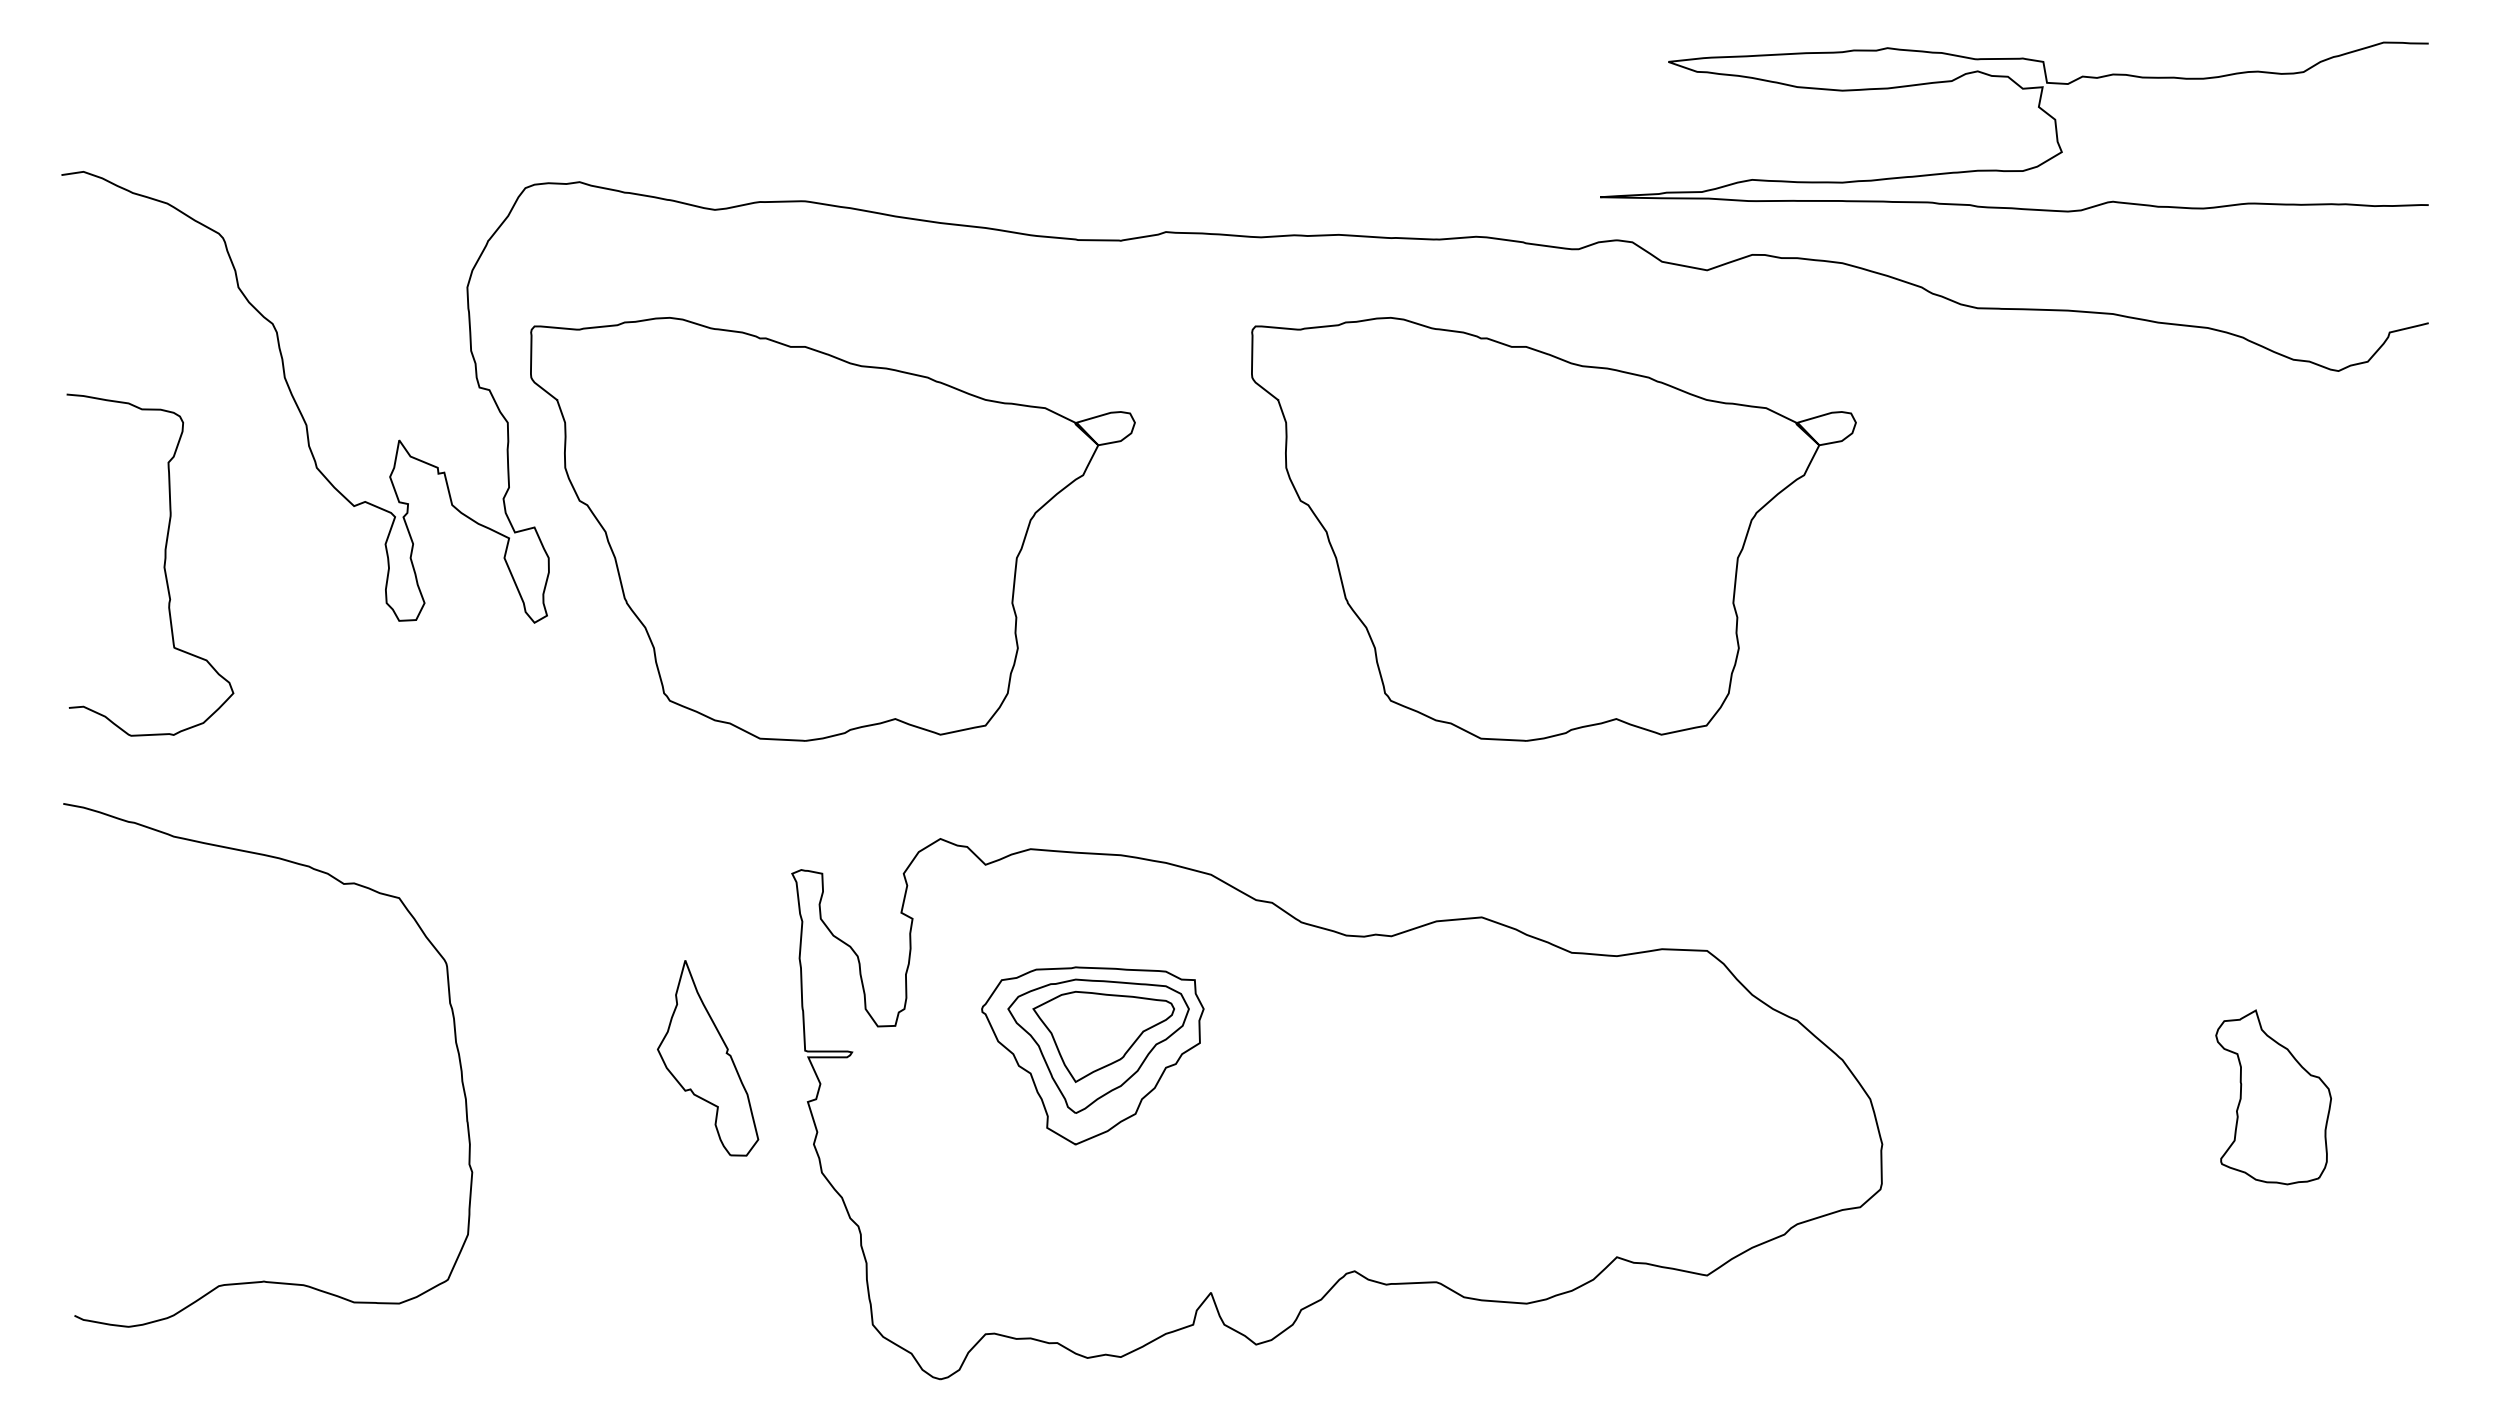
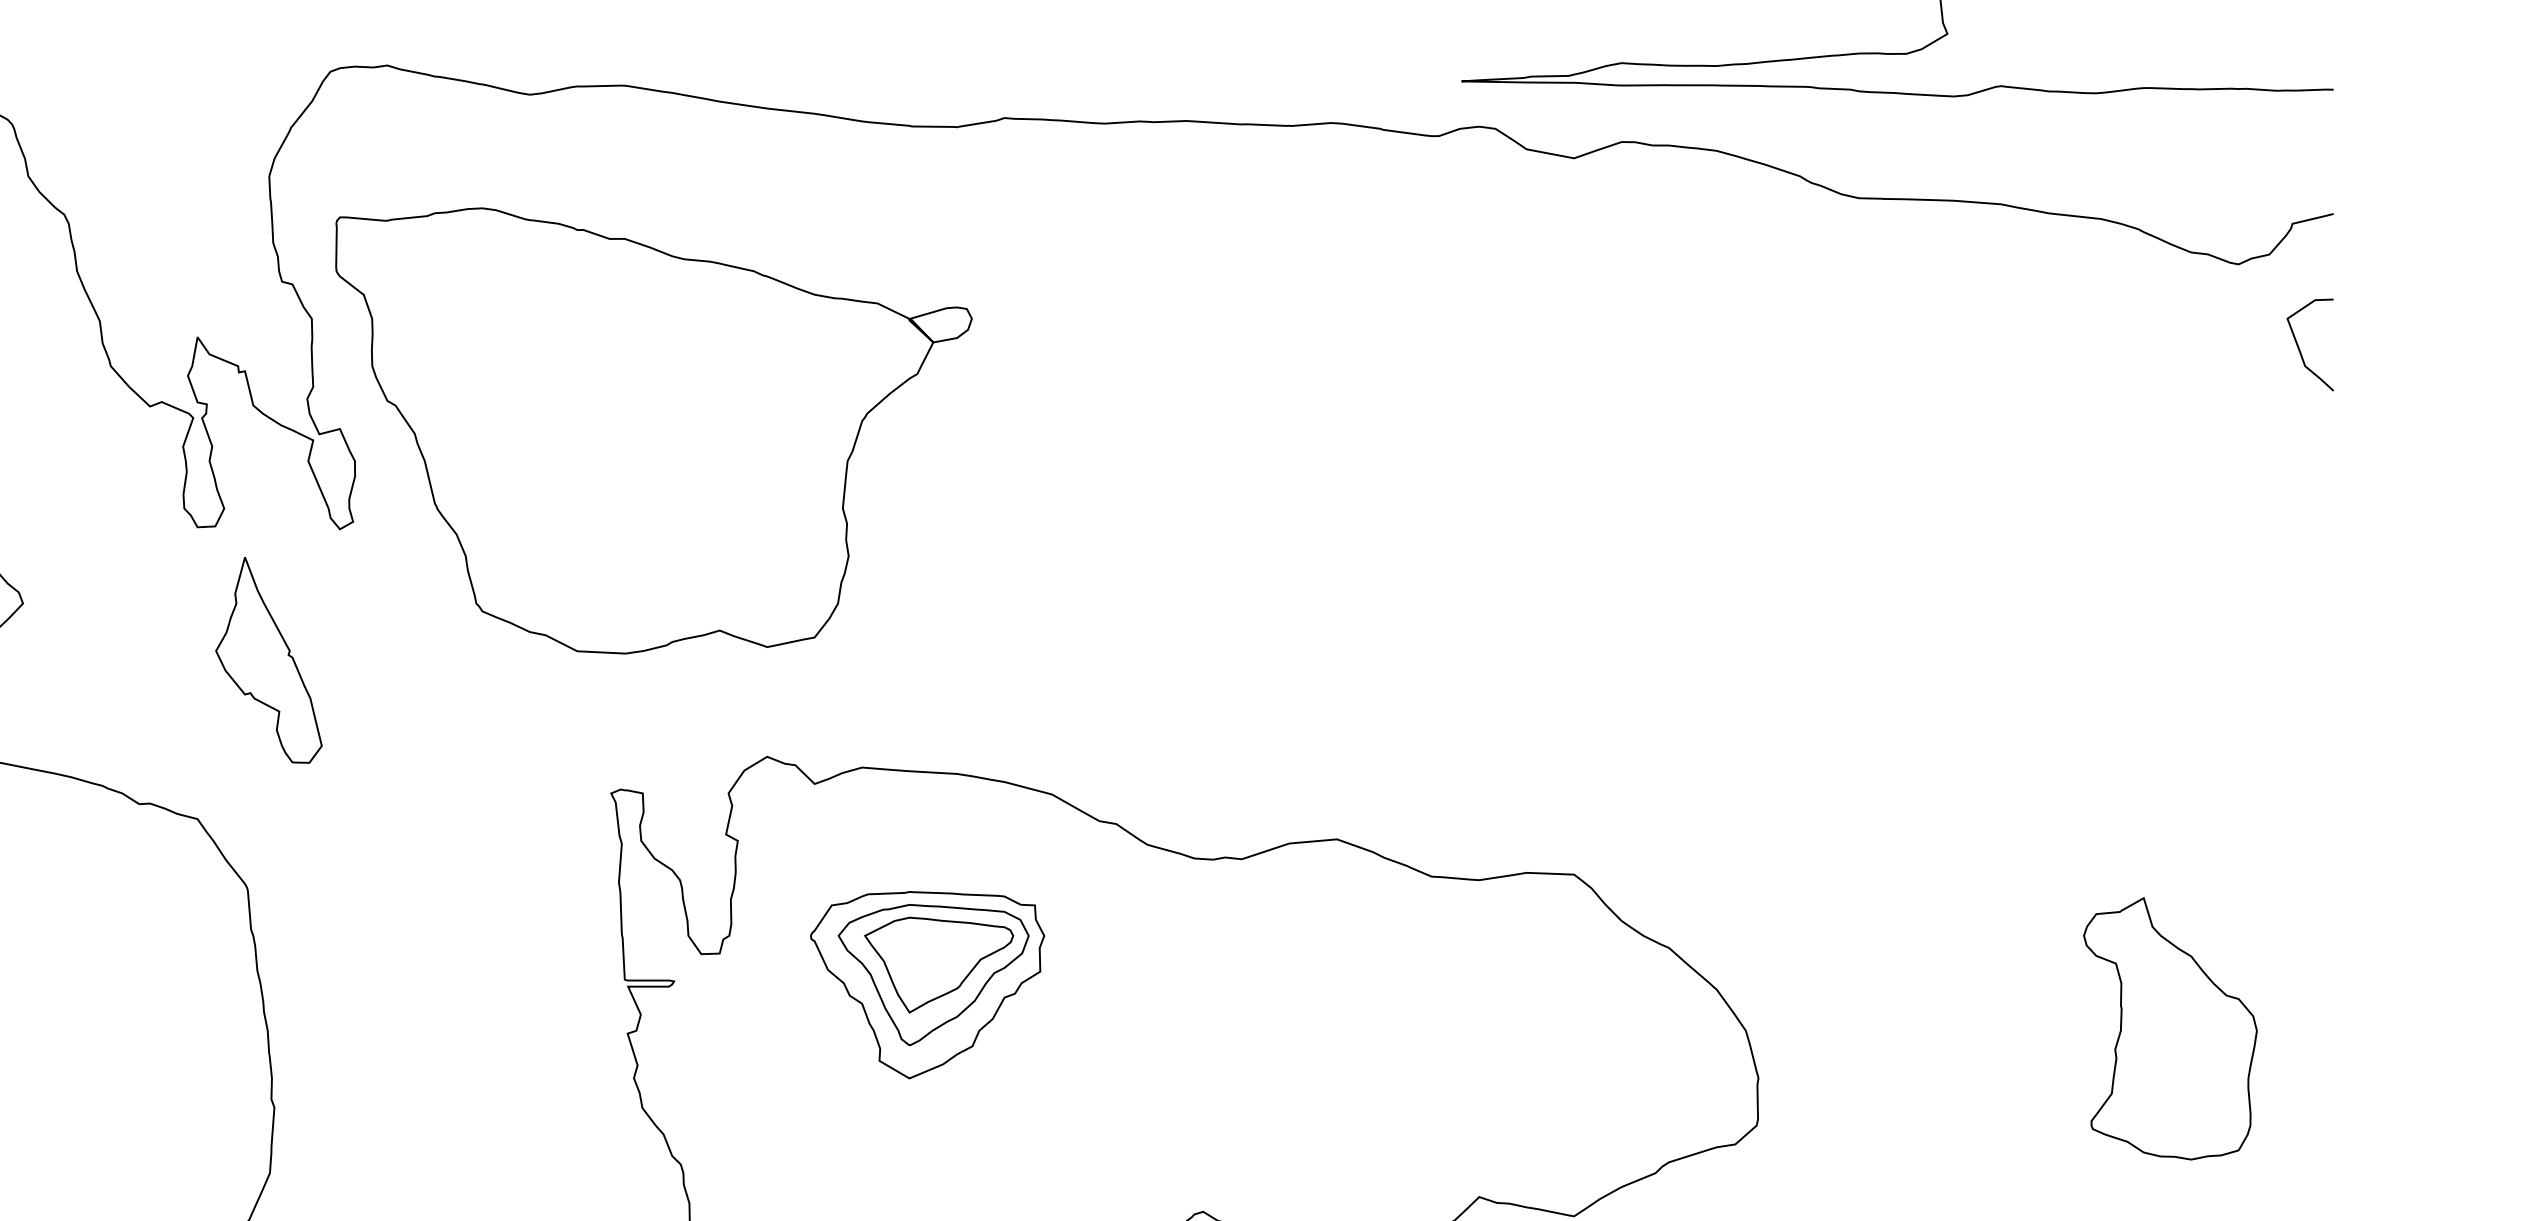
curve: (2397, 452) -> (2300, 350), added
part: (1553, 529) -> (1412, 431), removed
part: (708, 1058) -> (269, 660), moved
part: (2273, 1097) -> (2170, 1028), size x1.43

